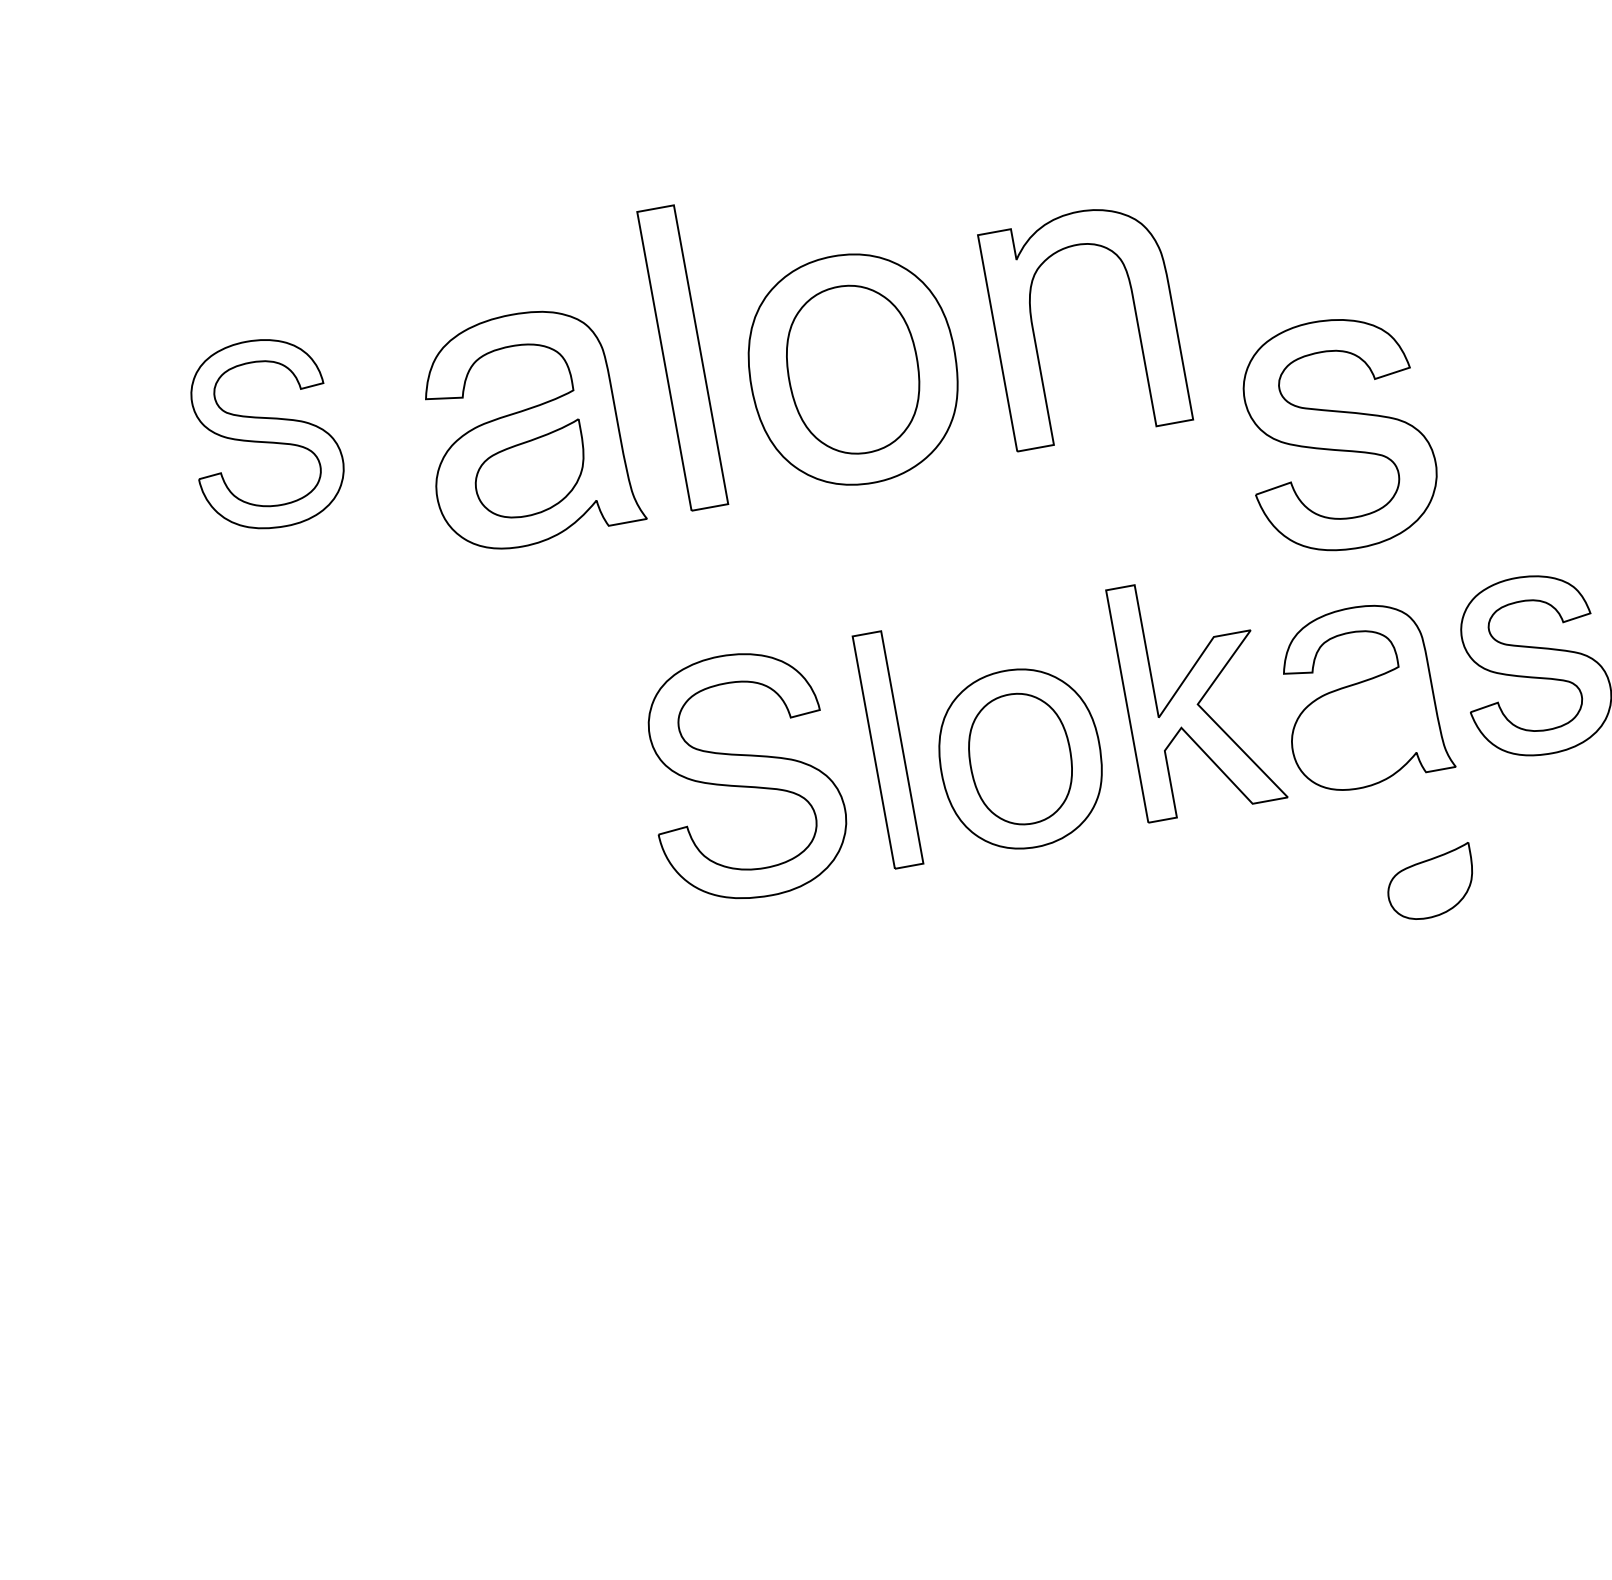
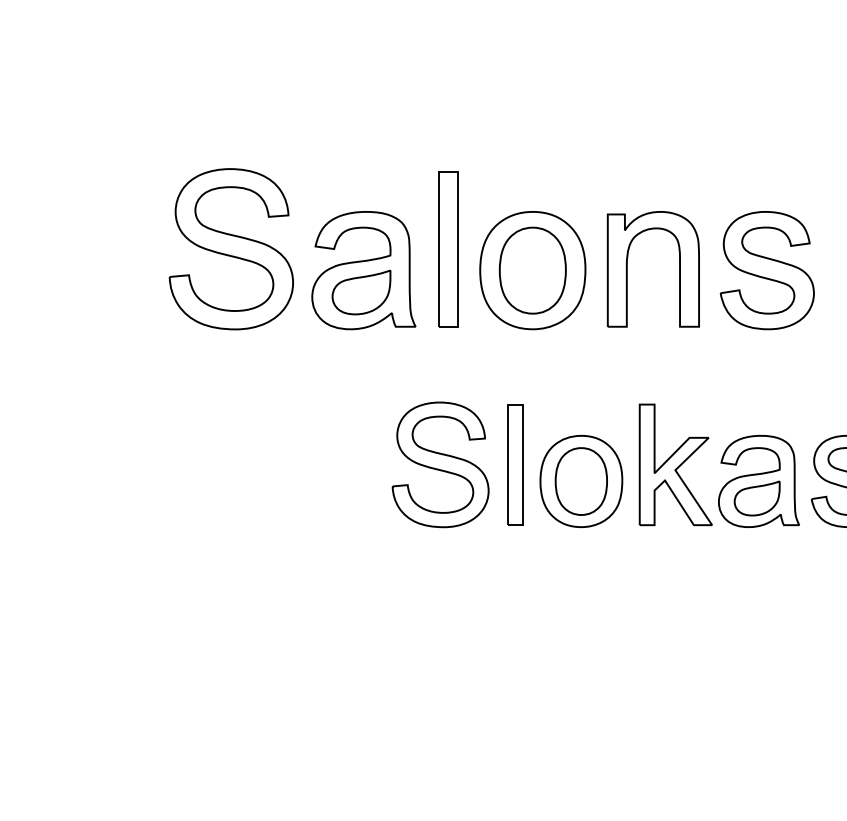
part: (263, 434) -> (230, 249), size x1.67
part: (1336, 434) -> (766, 270), moved
part: (1429, 883) -> (756, 498), moved

